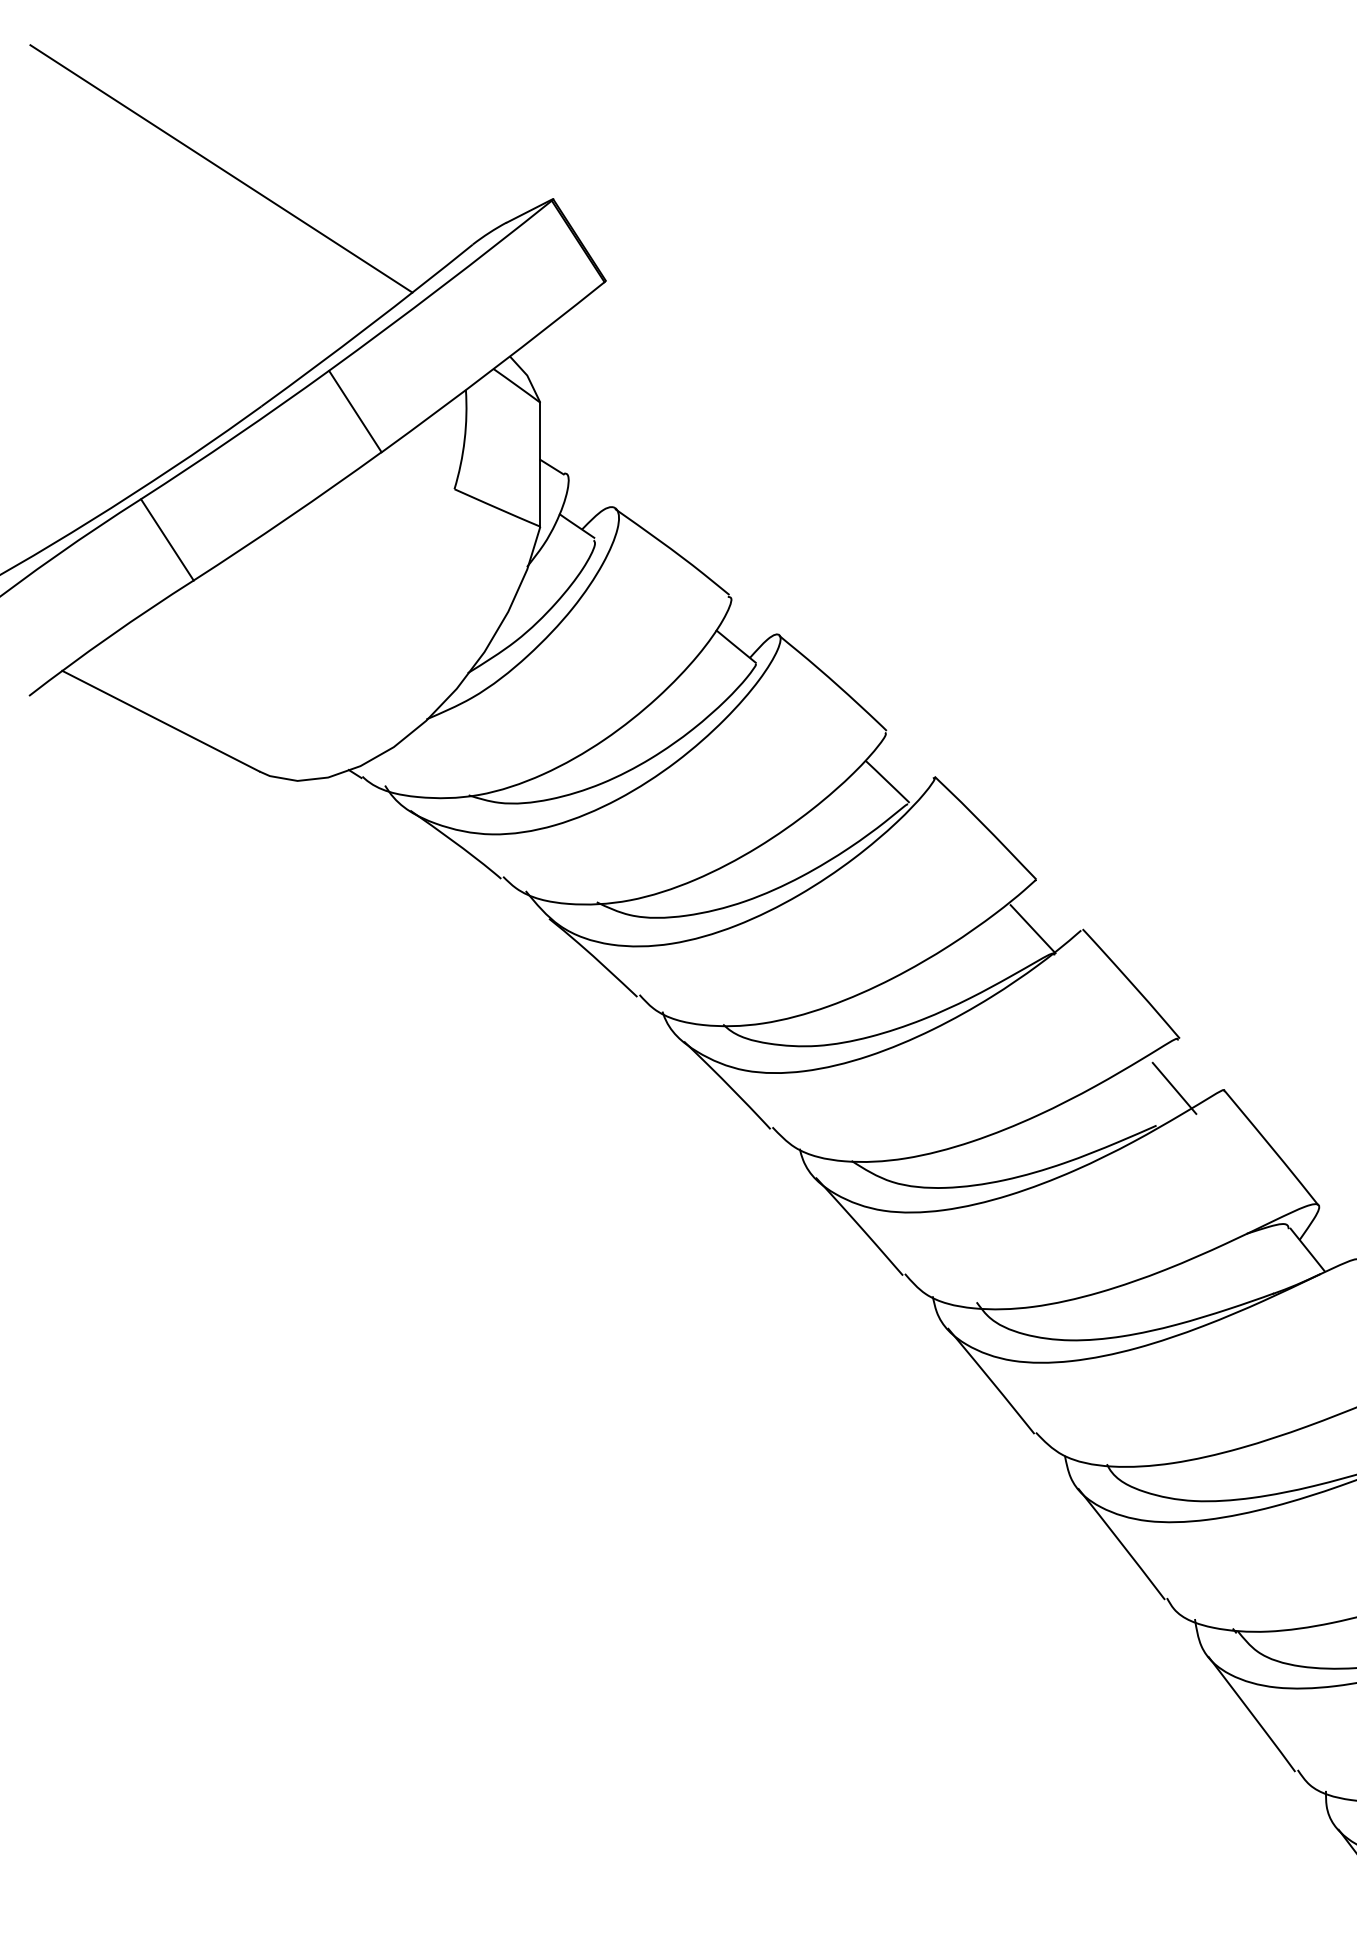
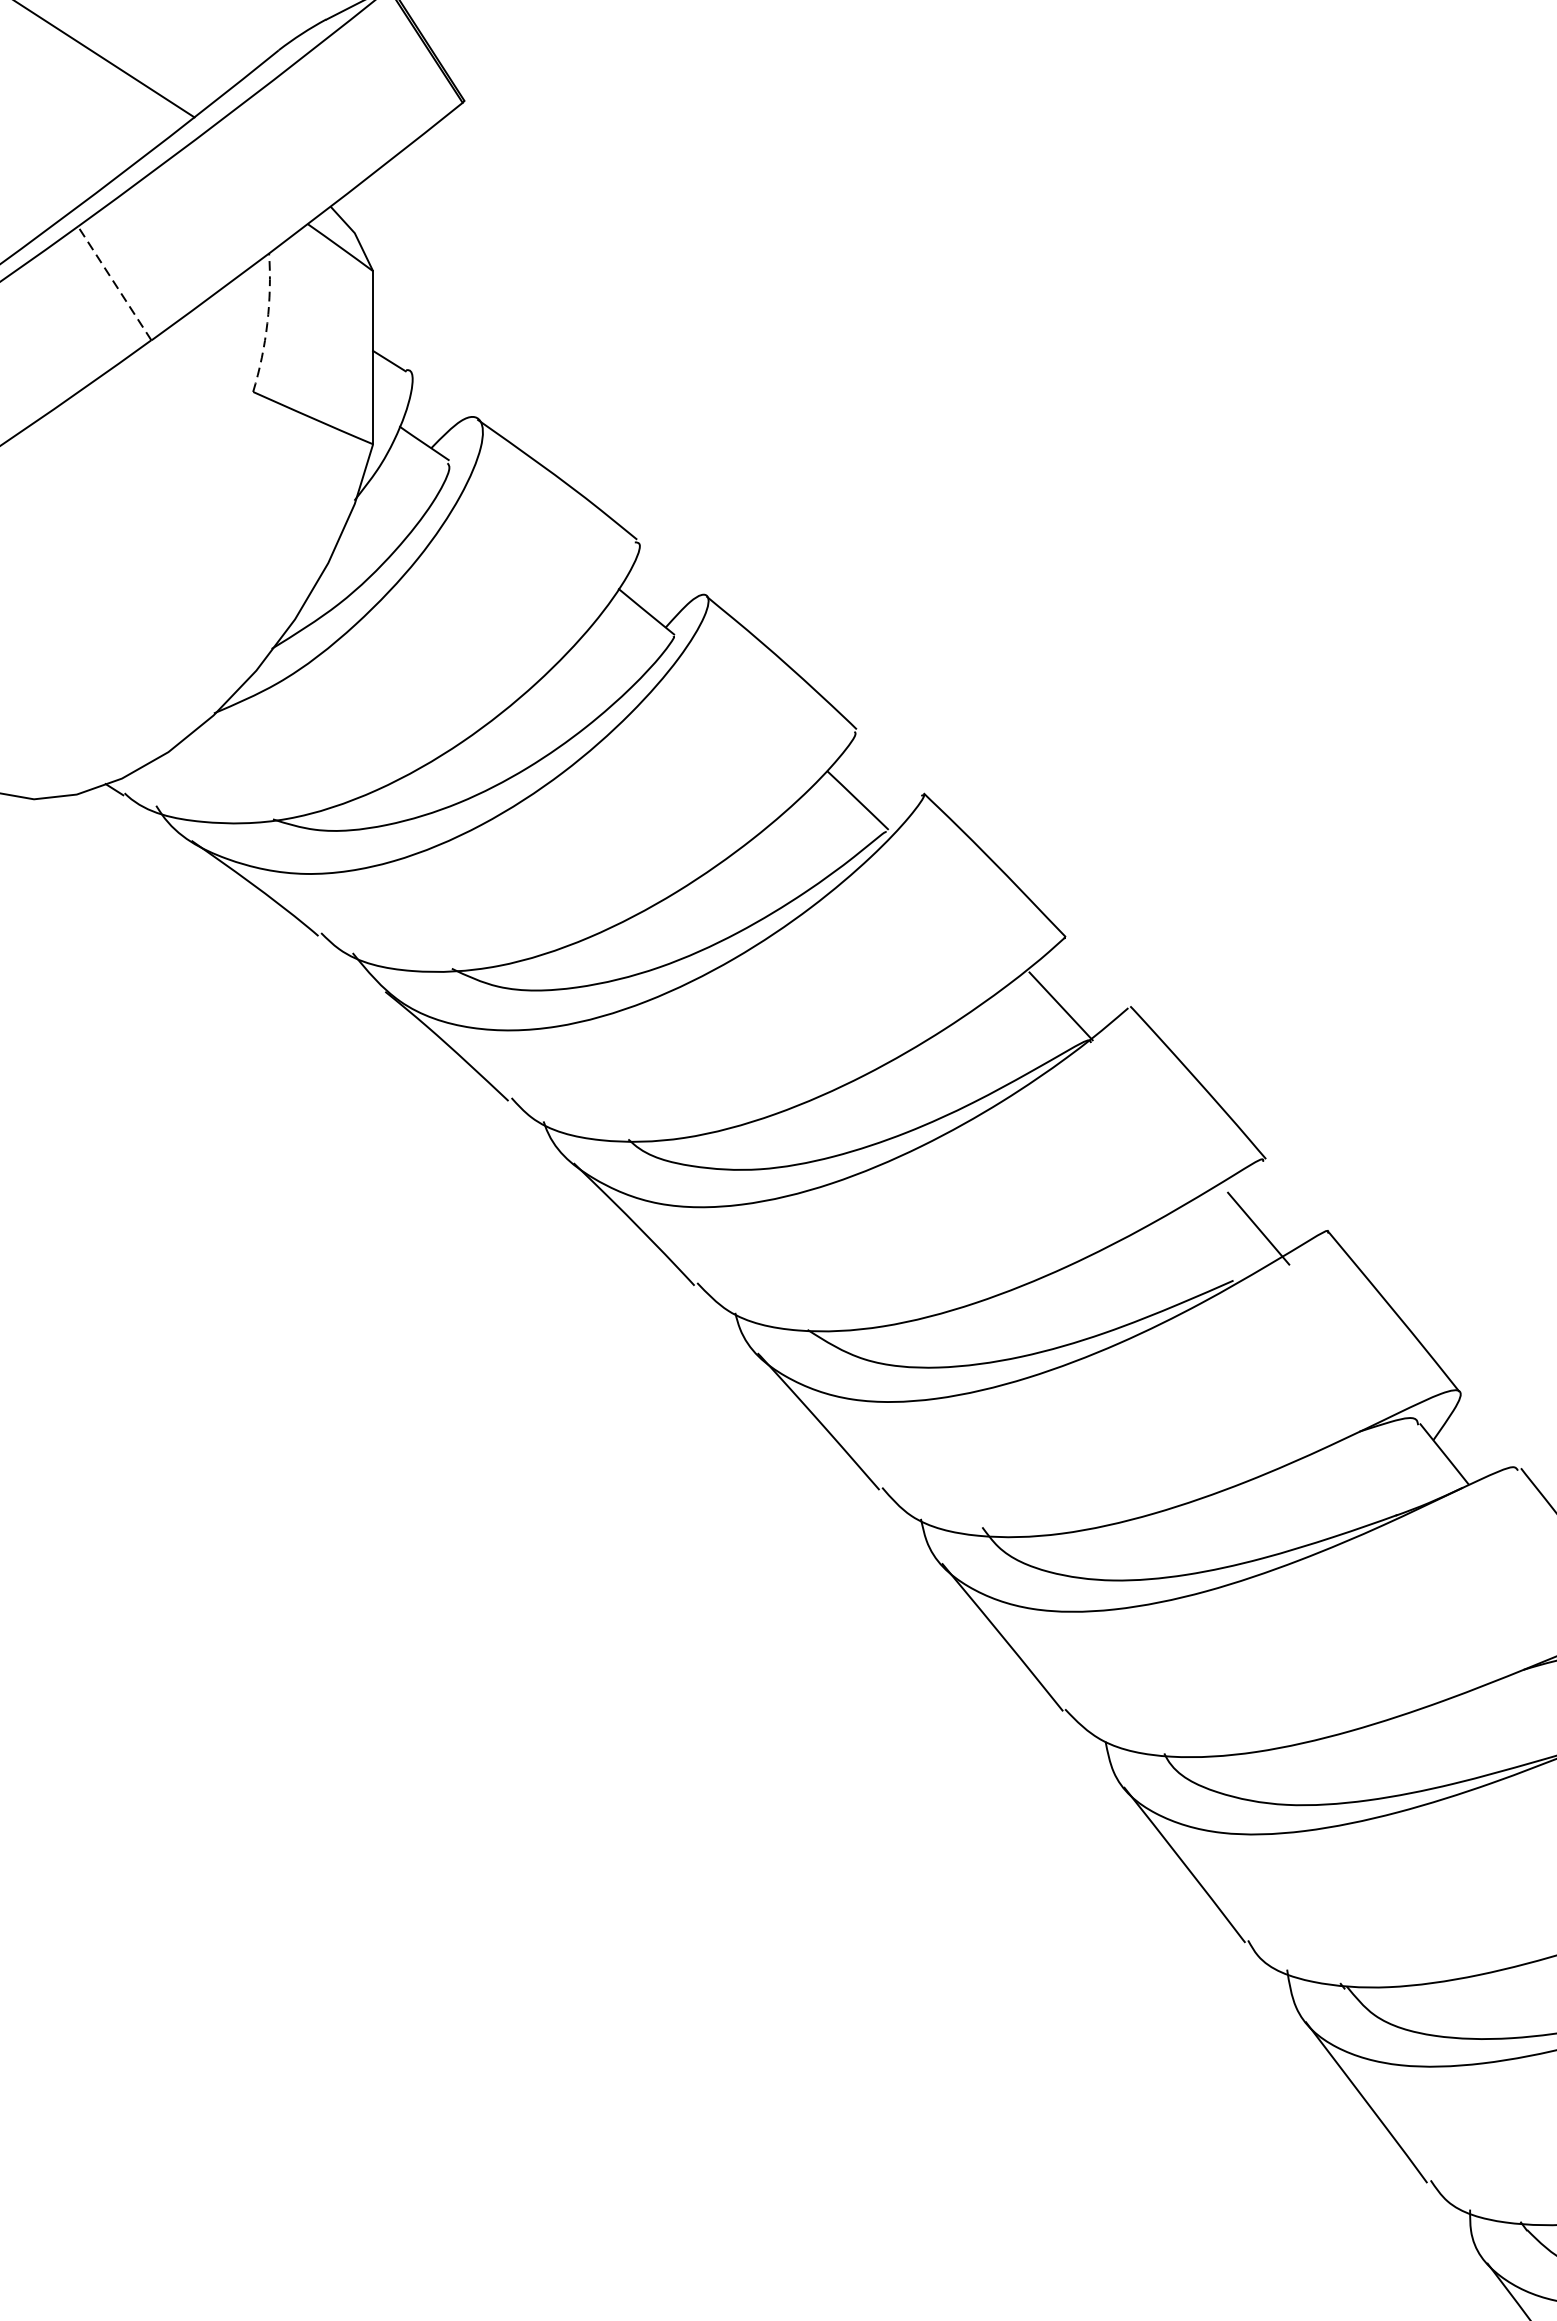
line: (355, 411) -> (114, 283), solid -> dashed
arc: (464, 440) -> (267, 323), solid -> dashed

